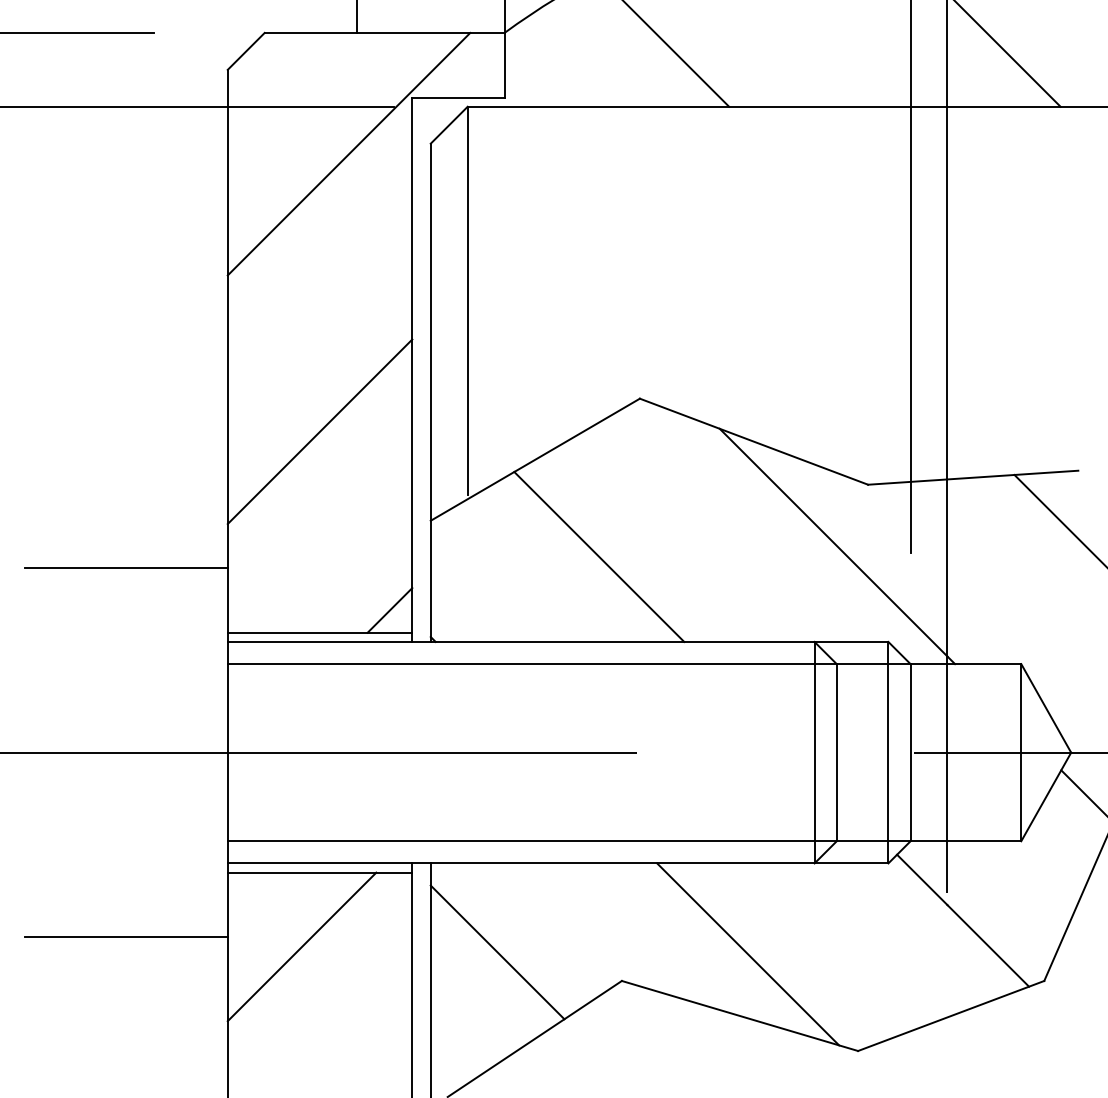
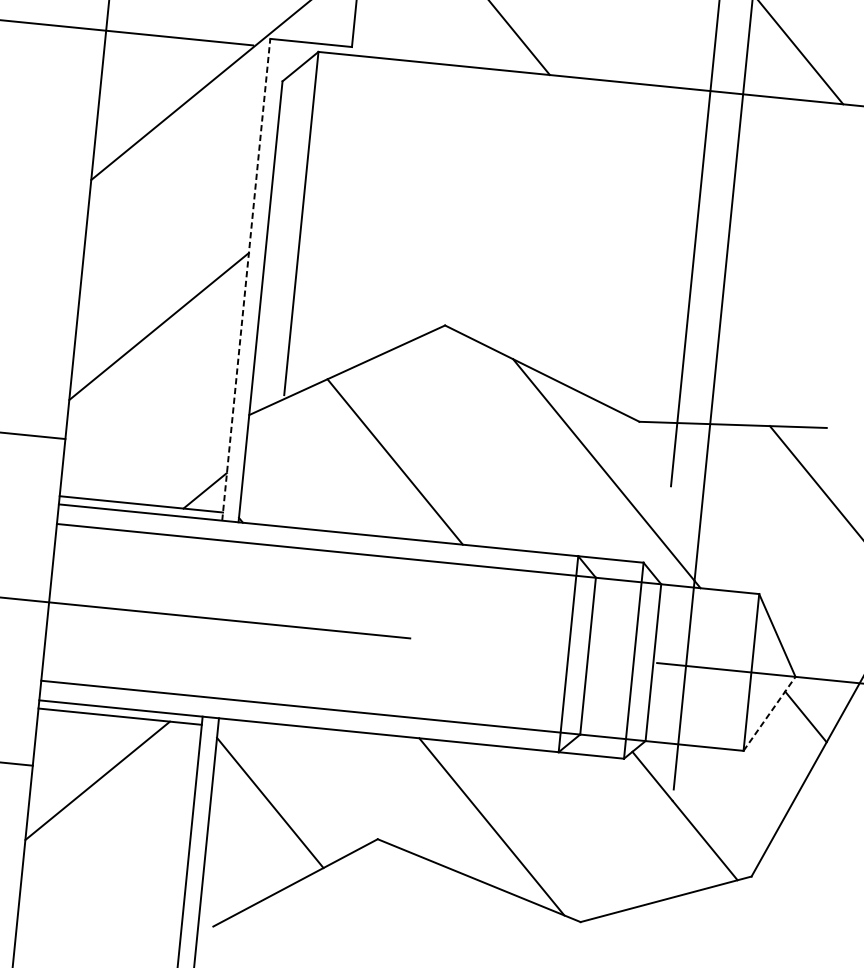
line: (412, 369) -> (246, 279), solid -> dashed
line: (1046, 796) -> (769, 713), solid -> dashed

